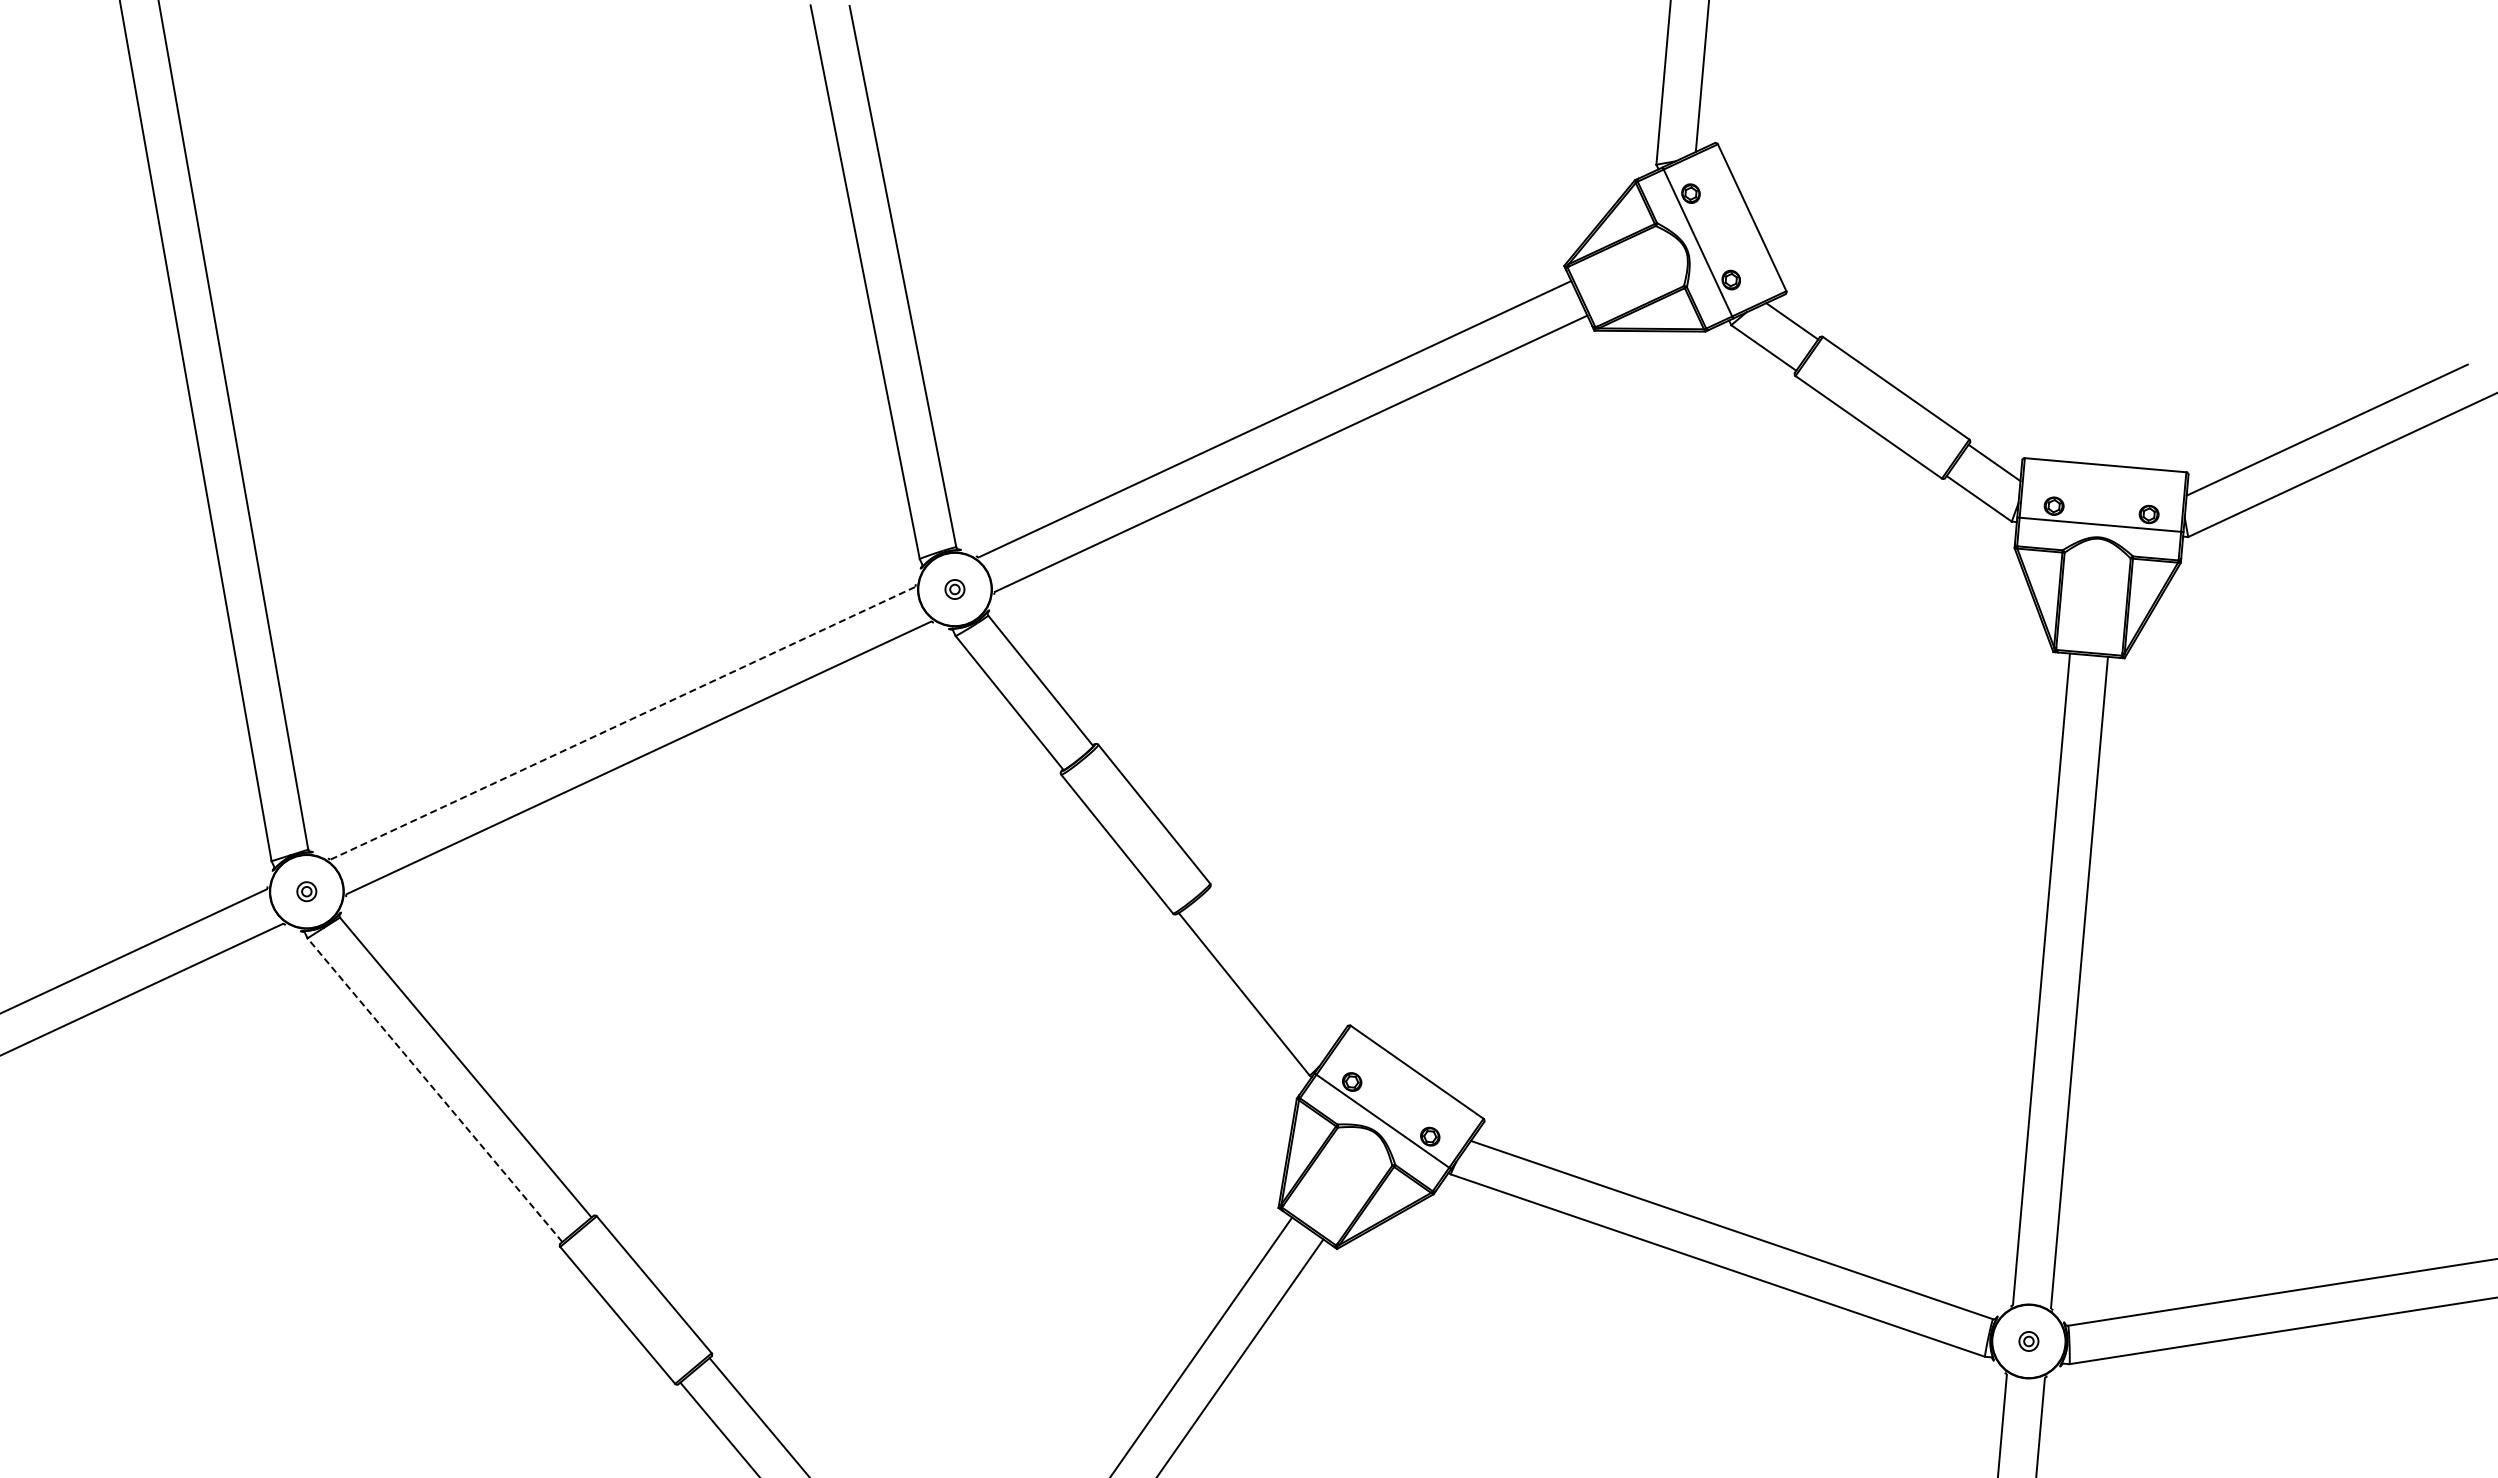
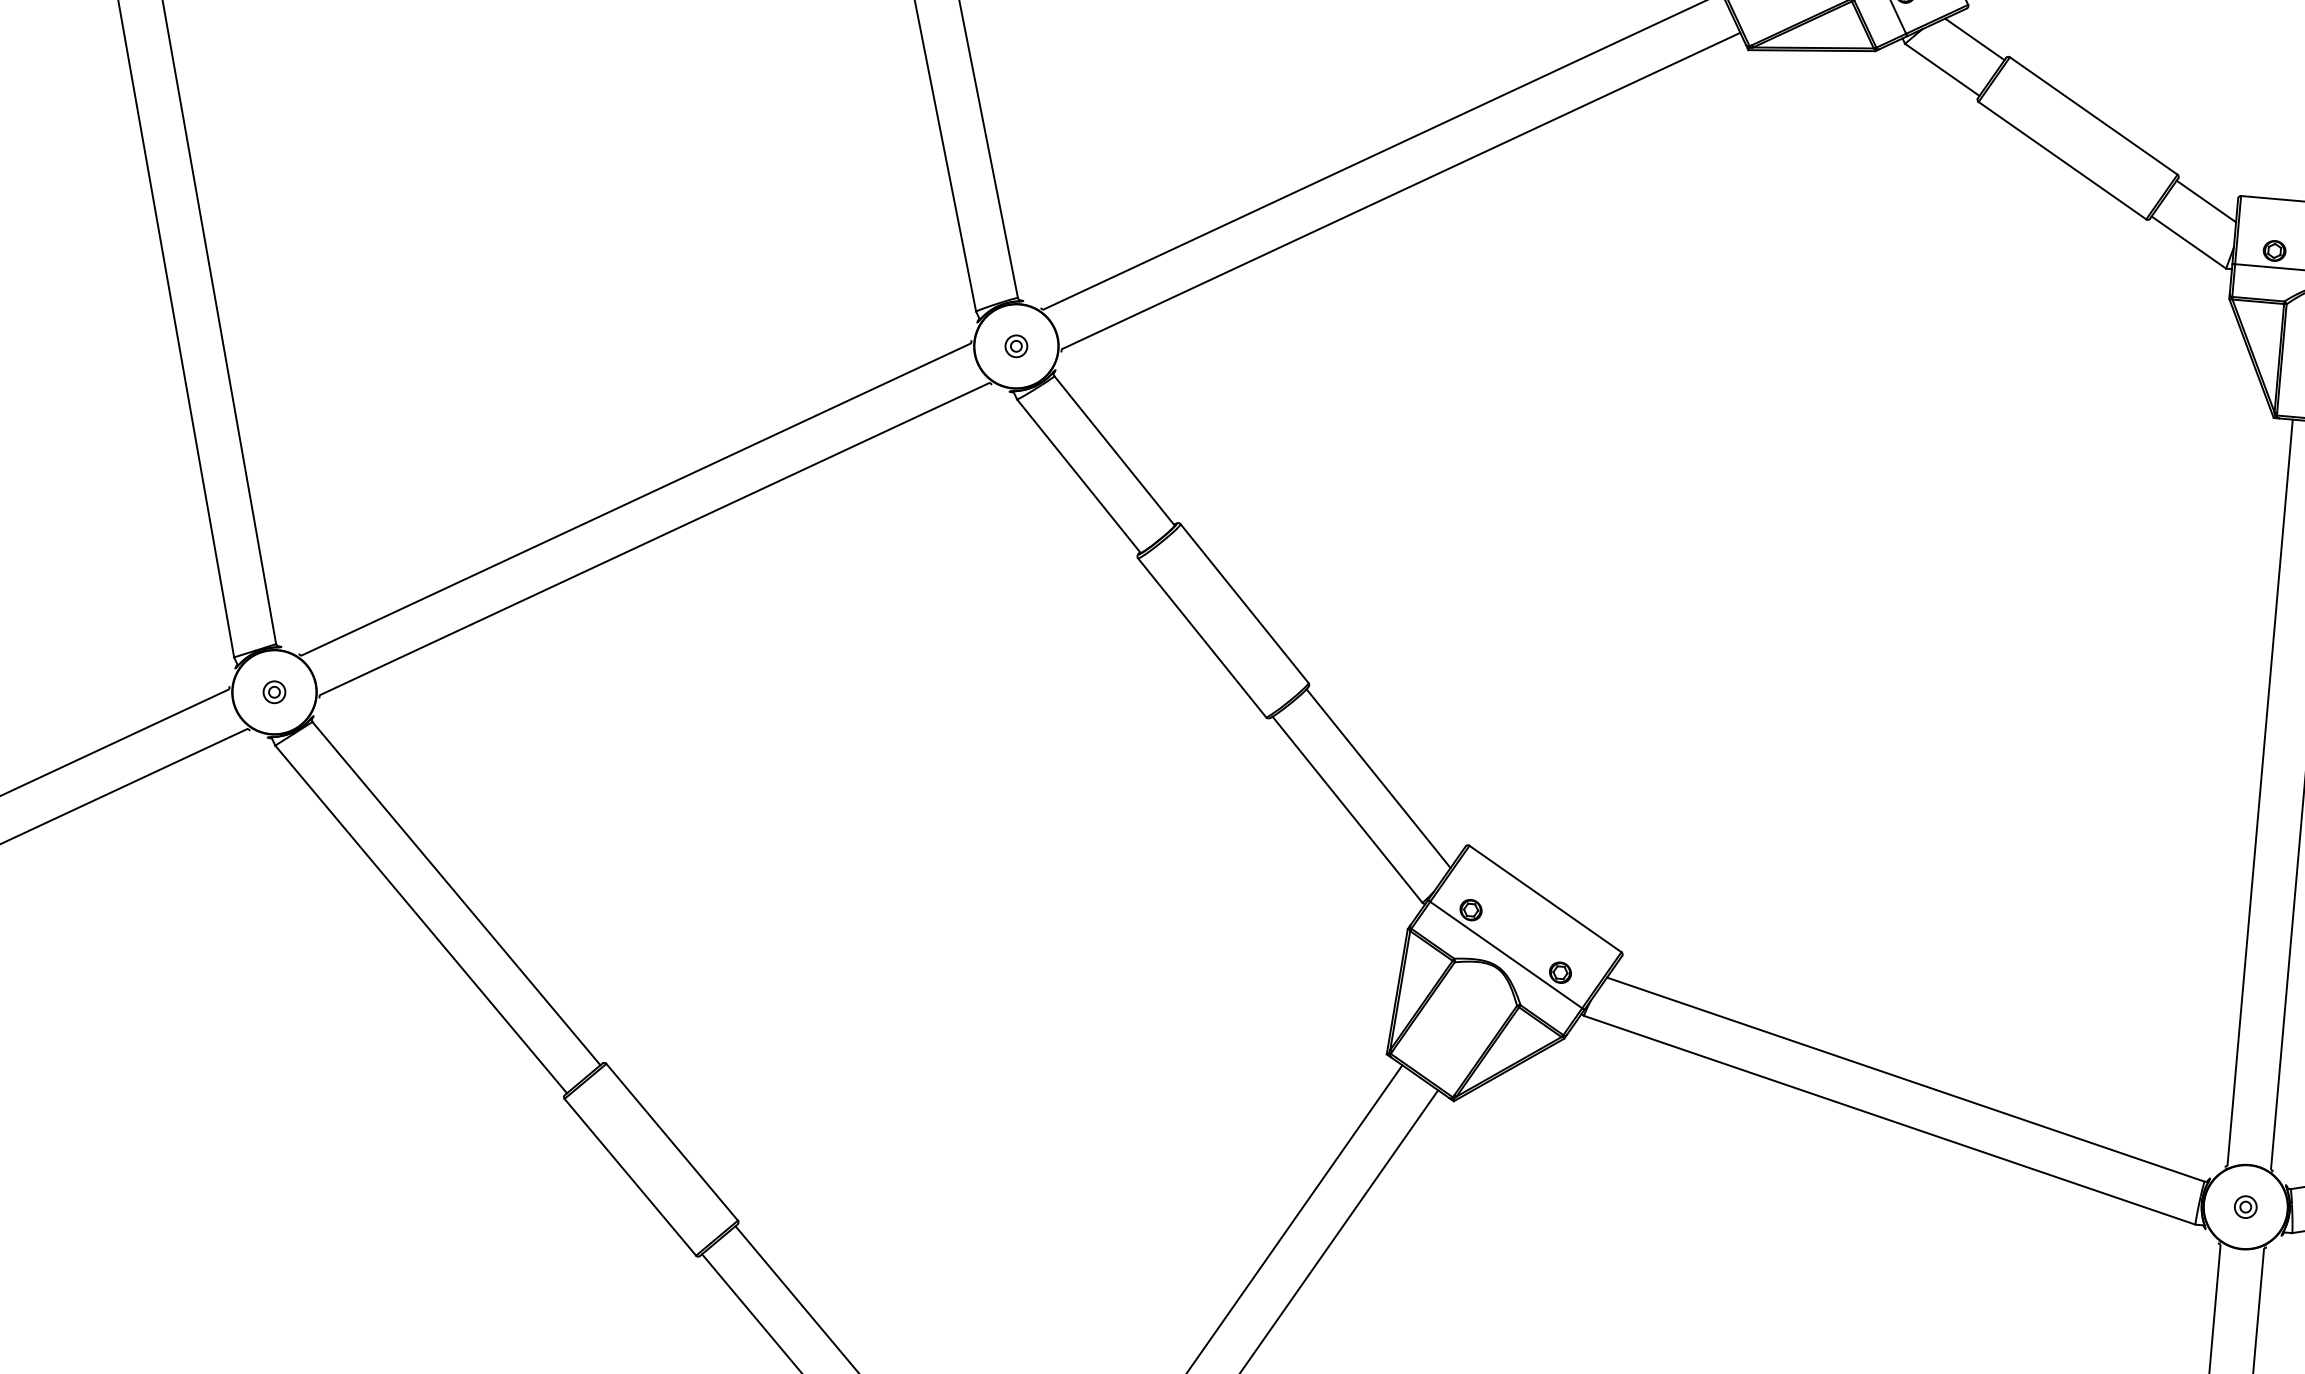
line: (623, 723) -> (636, 499), dashed -> solid
line: (1271, 967) -> (1378, 779), added
line: (434, 1089) -> (420, 918), dashed -> solid

